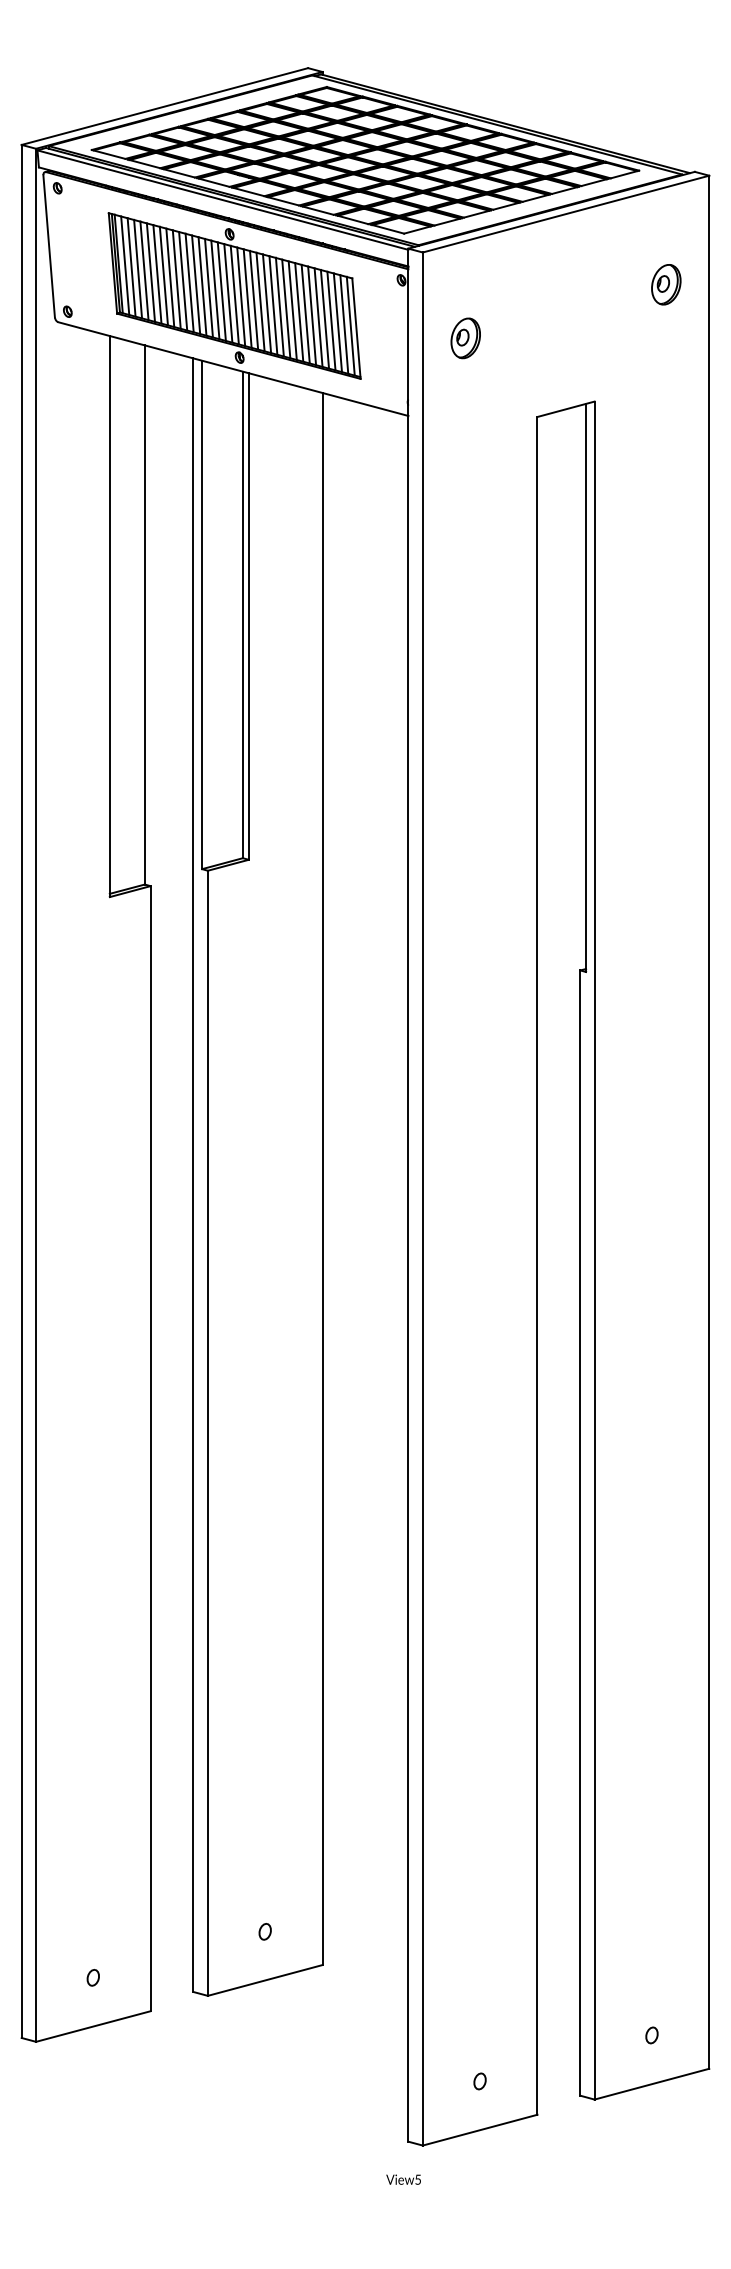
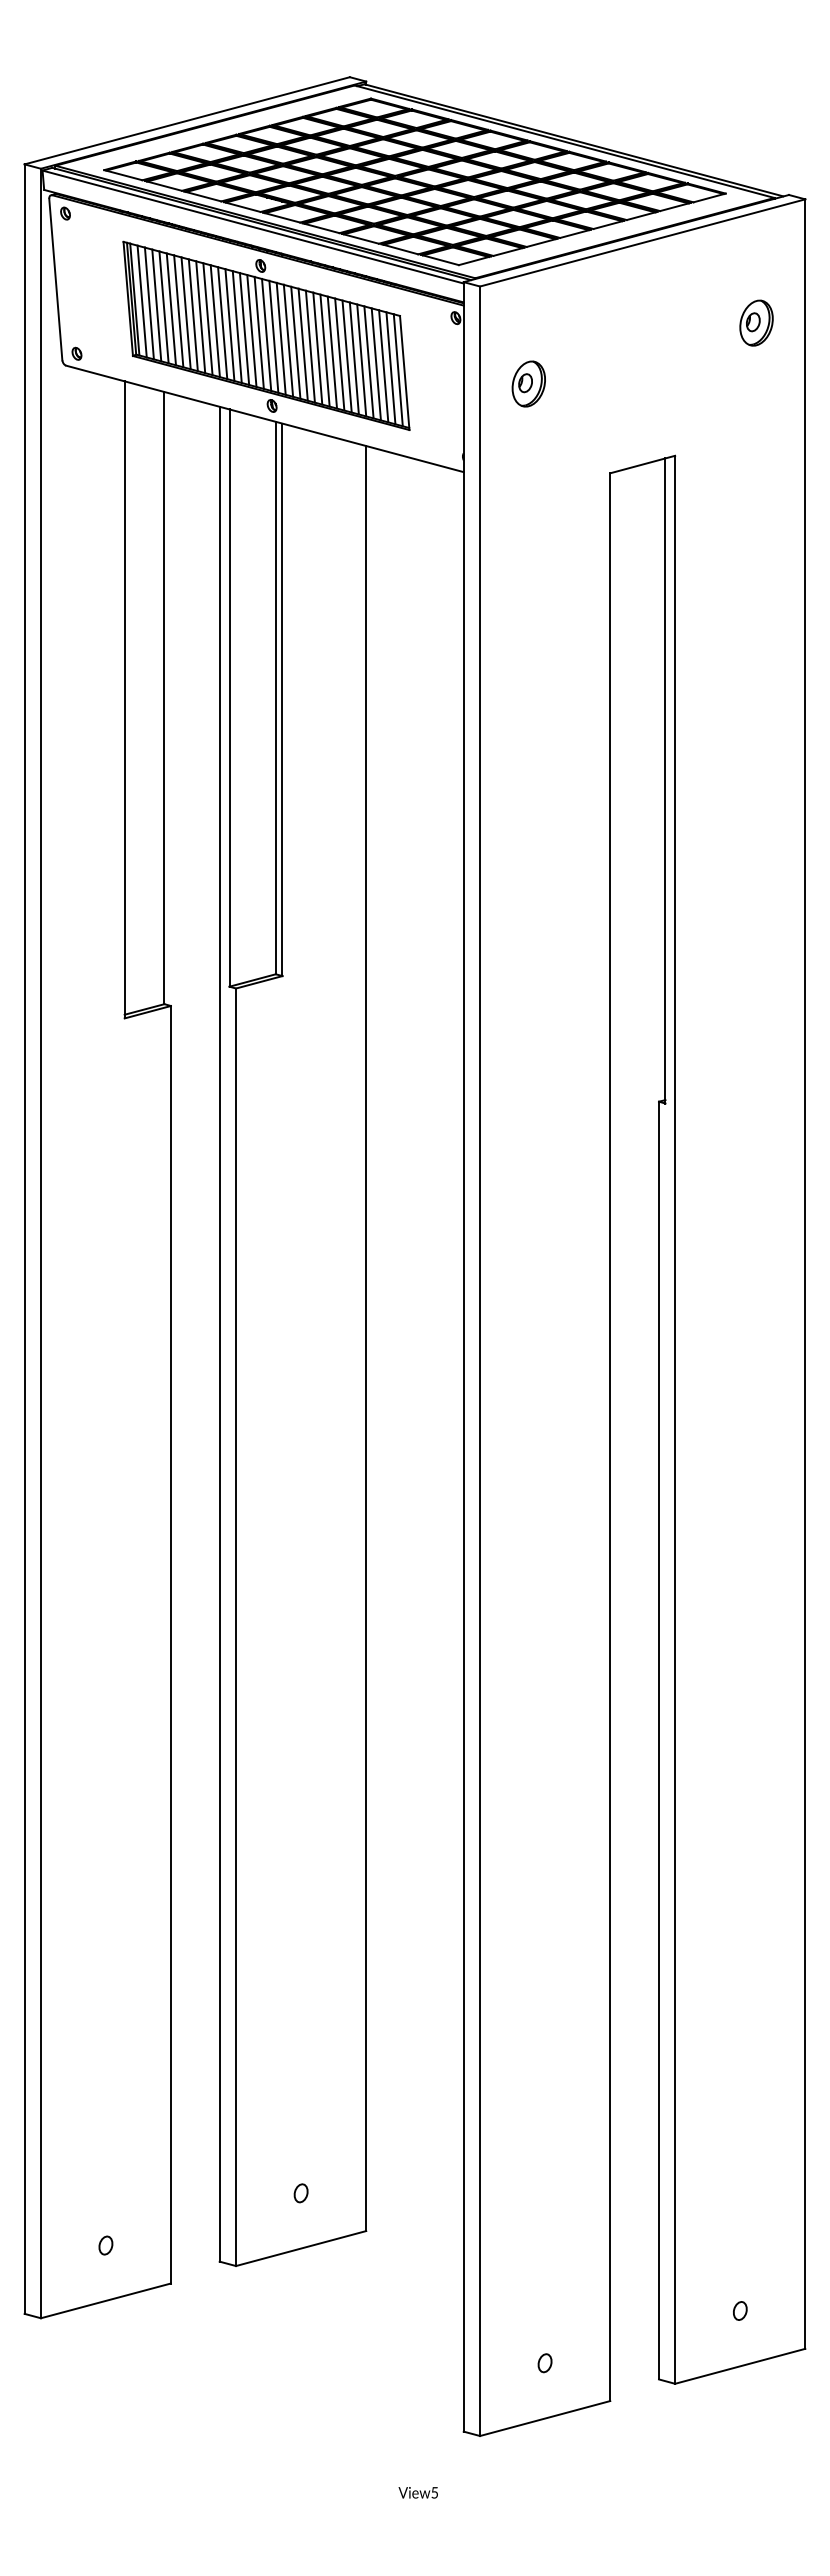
text: (402, 2179) -> (417, 2492), moved

